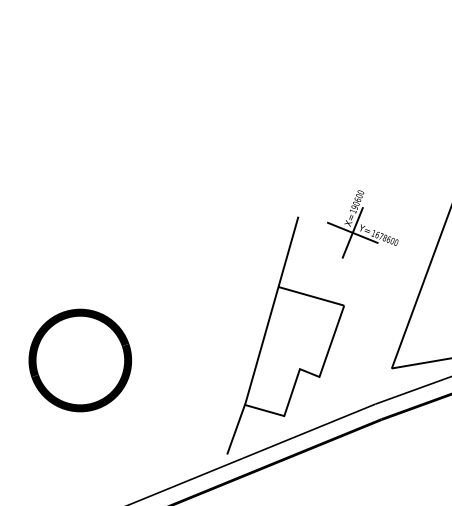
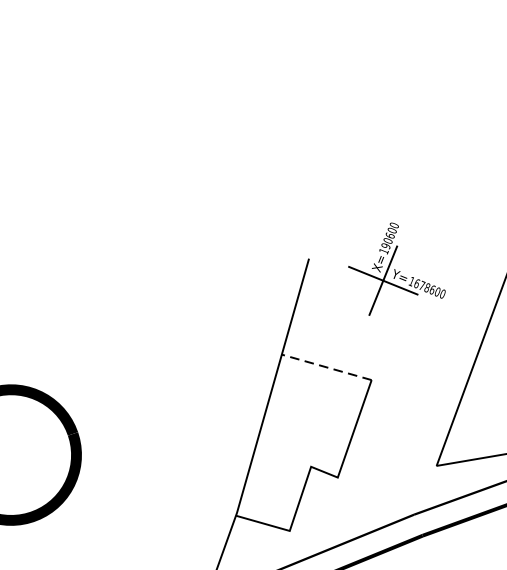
line: (310, 296) -> (325, 367), solid -> dashed

